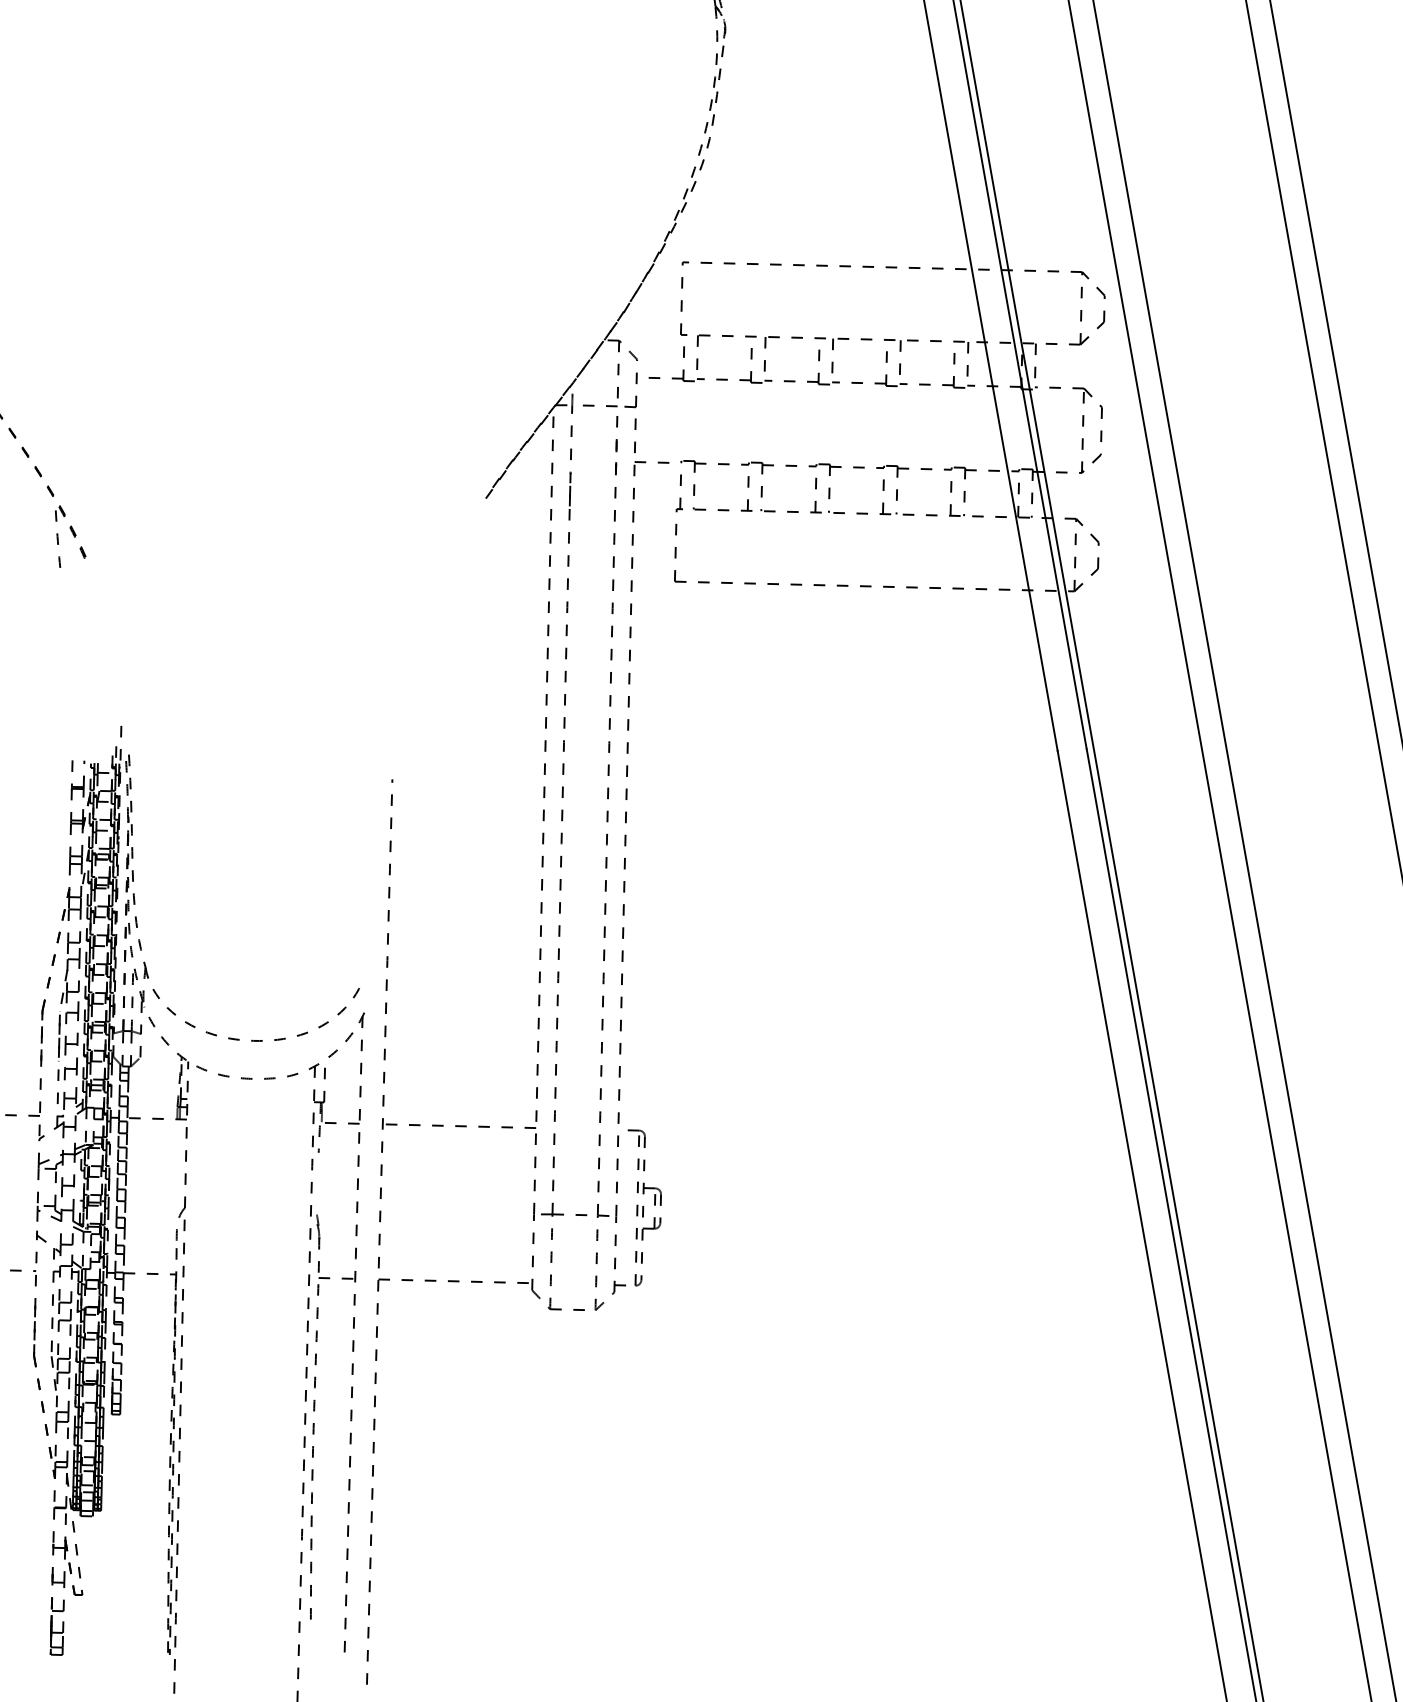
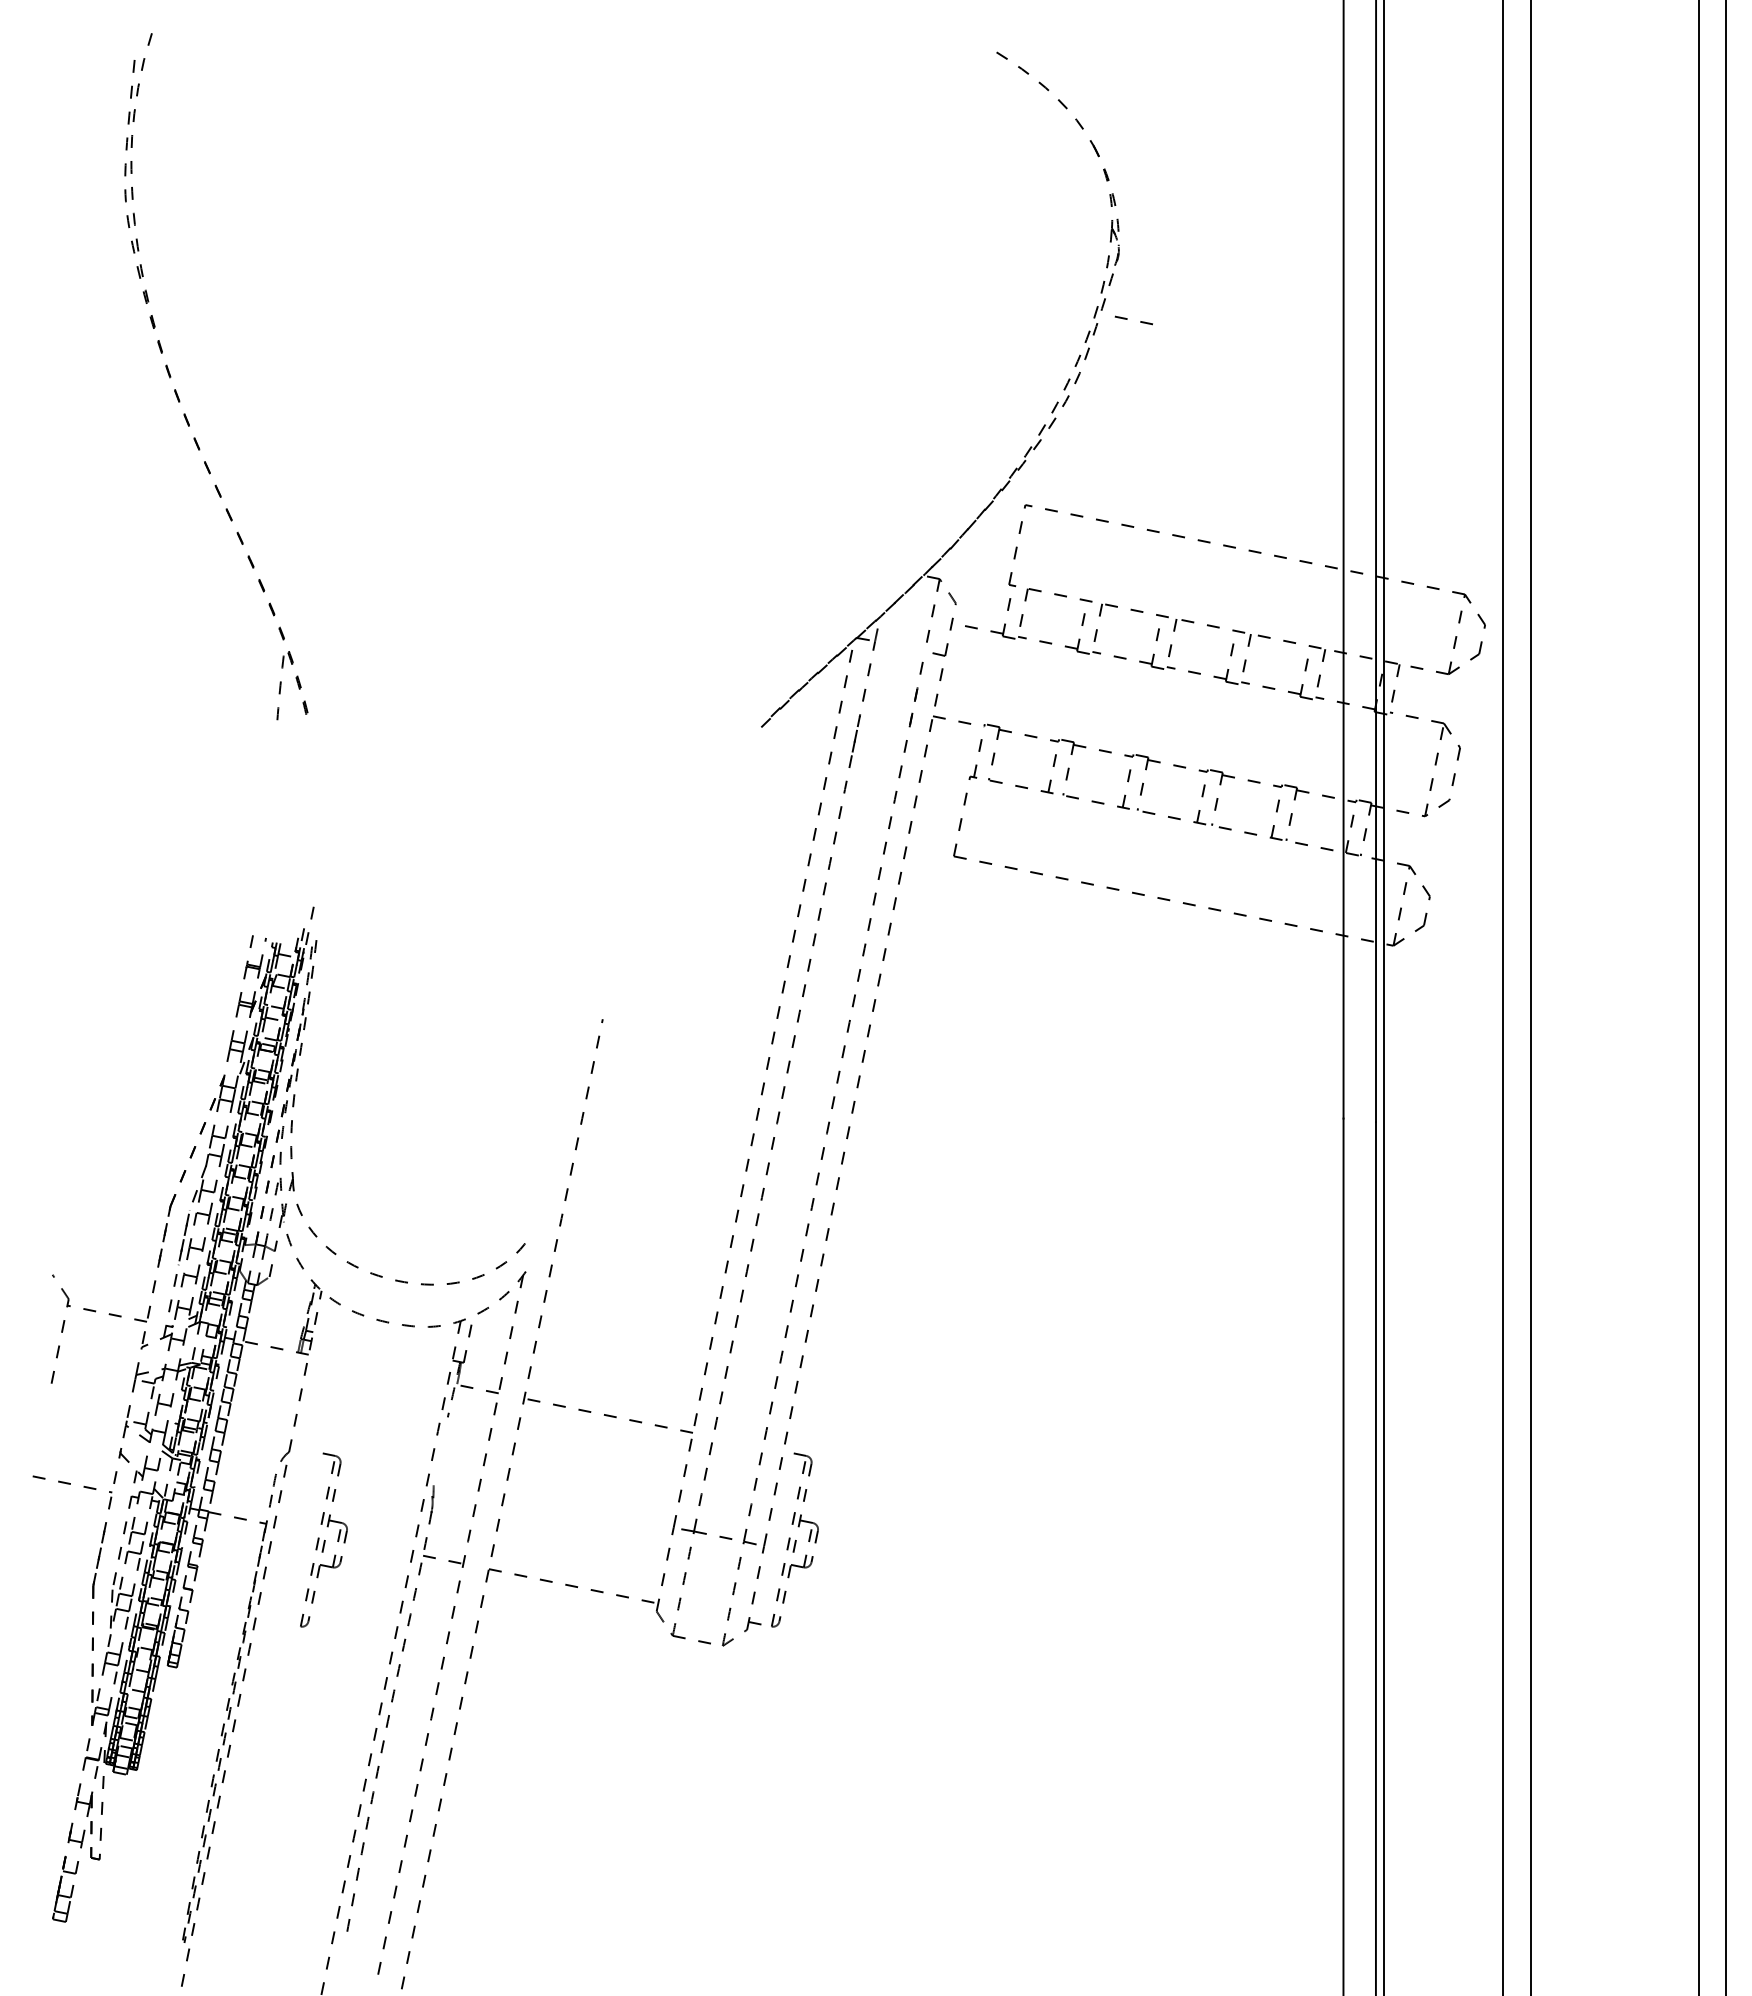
line: (594, 406) -> (1127, 319), moved
part: (228, 1279) -> (323, 1539), added

